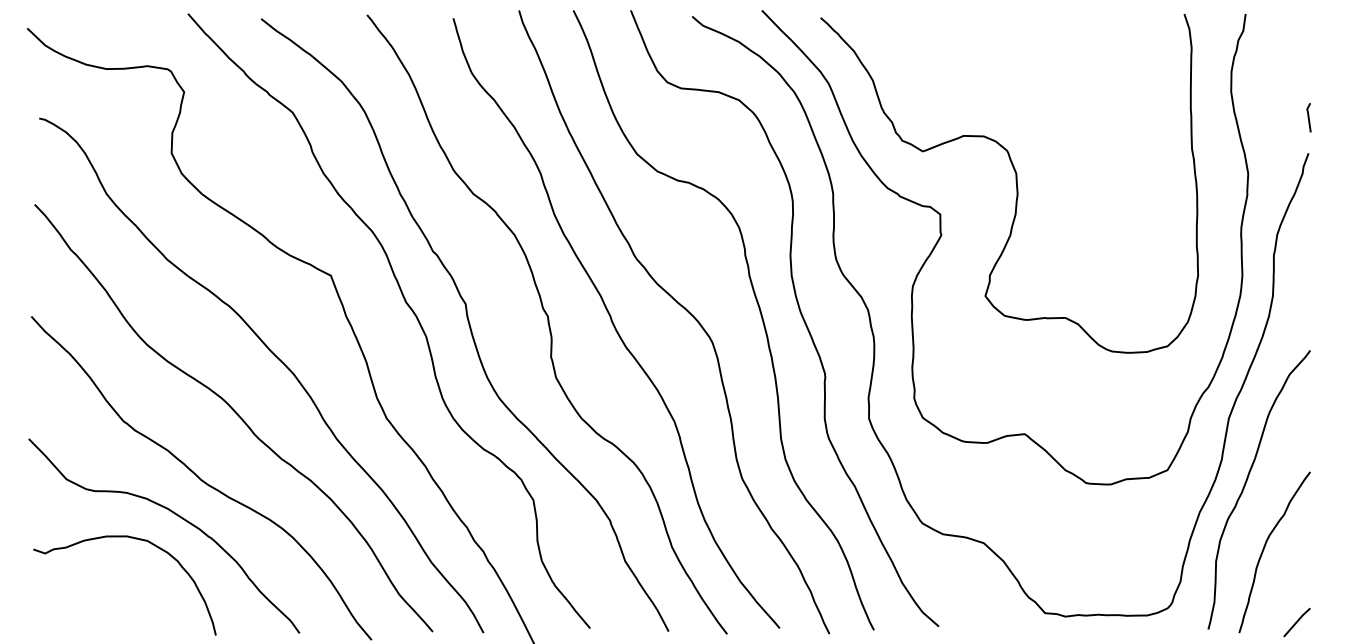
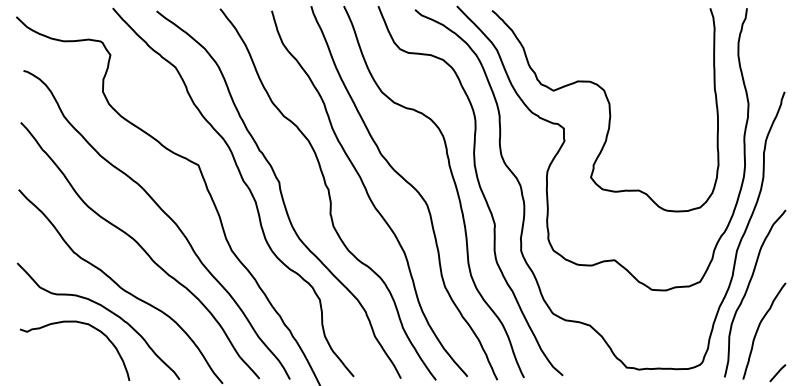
line: (1308, 117) -> (784, 70), removed

